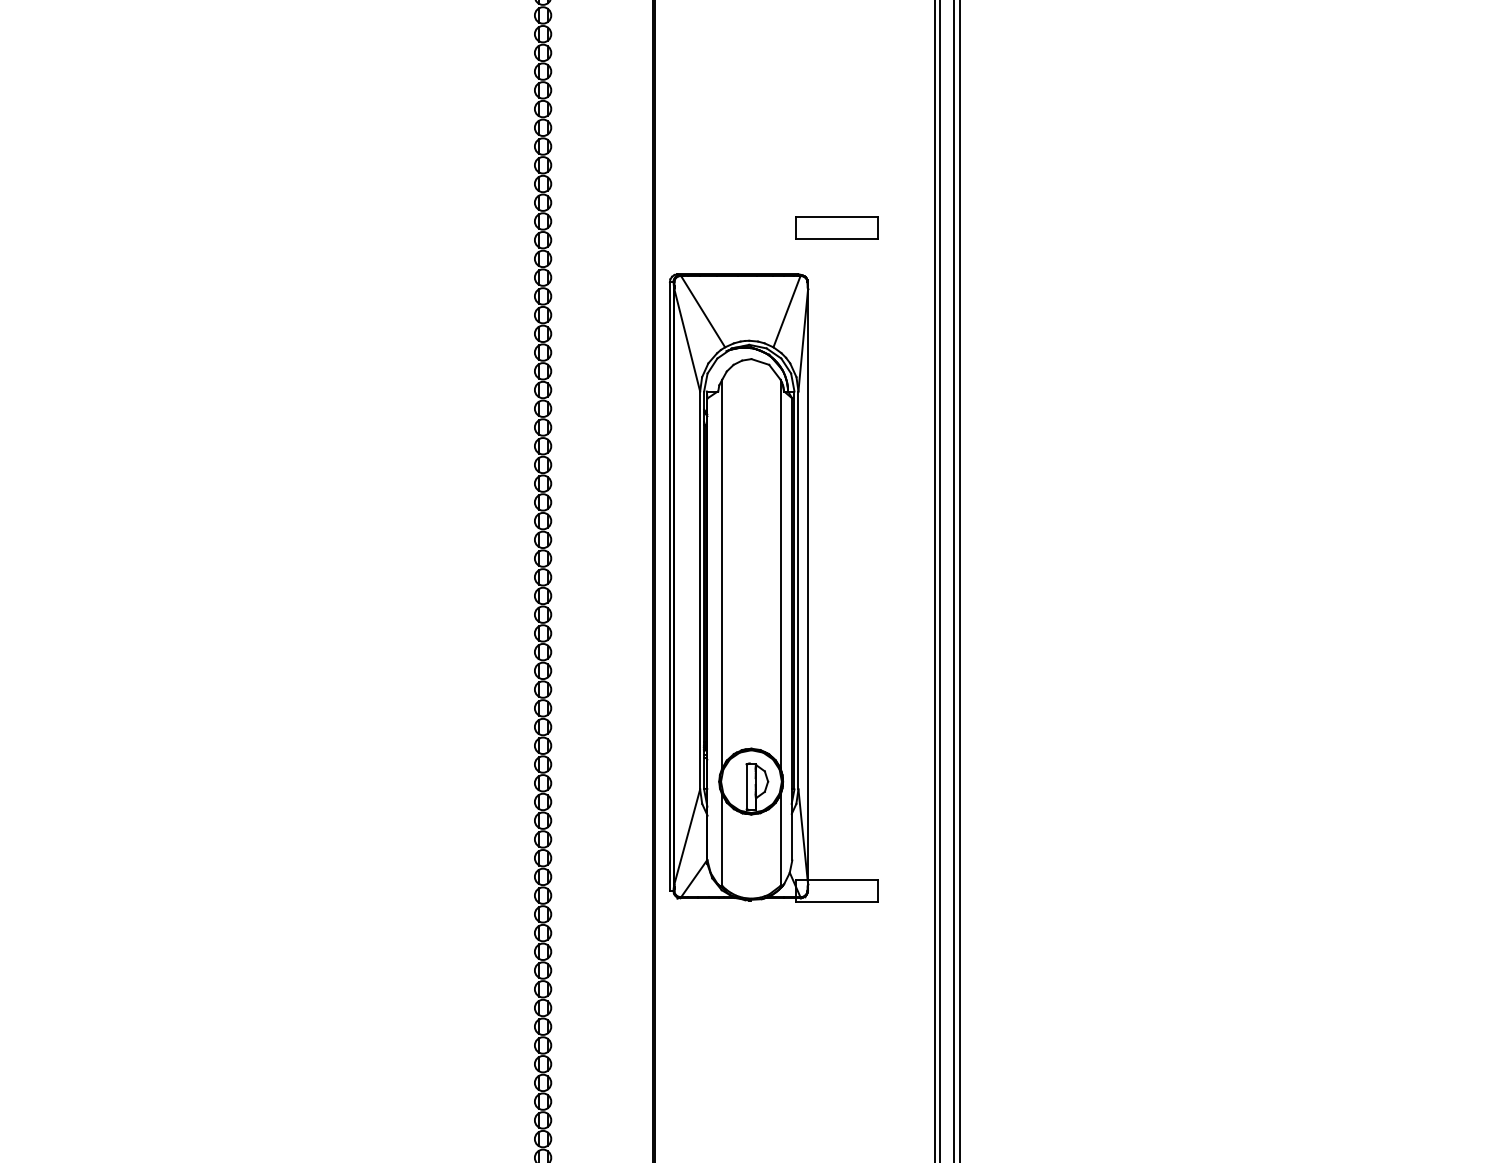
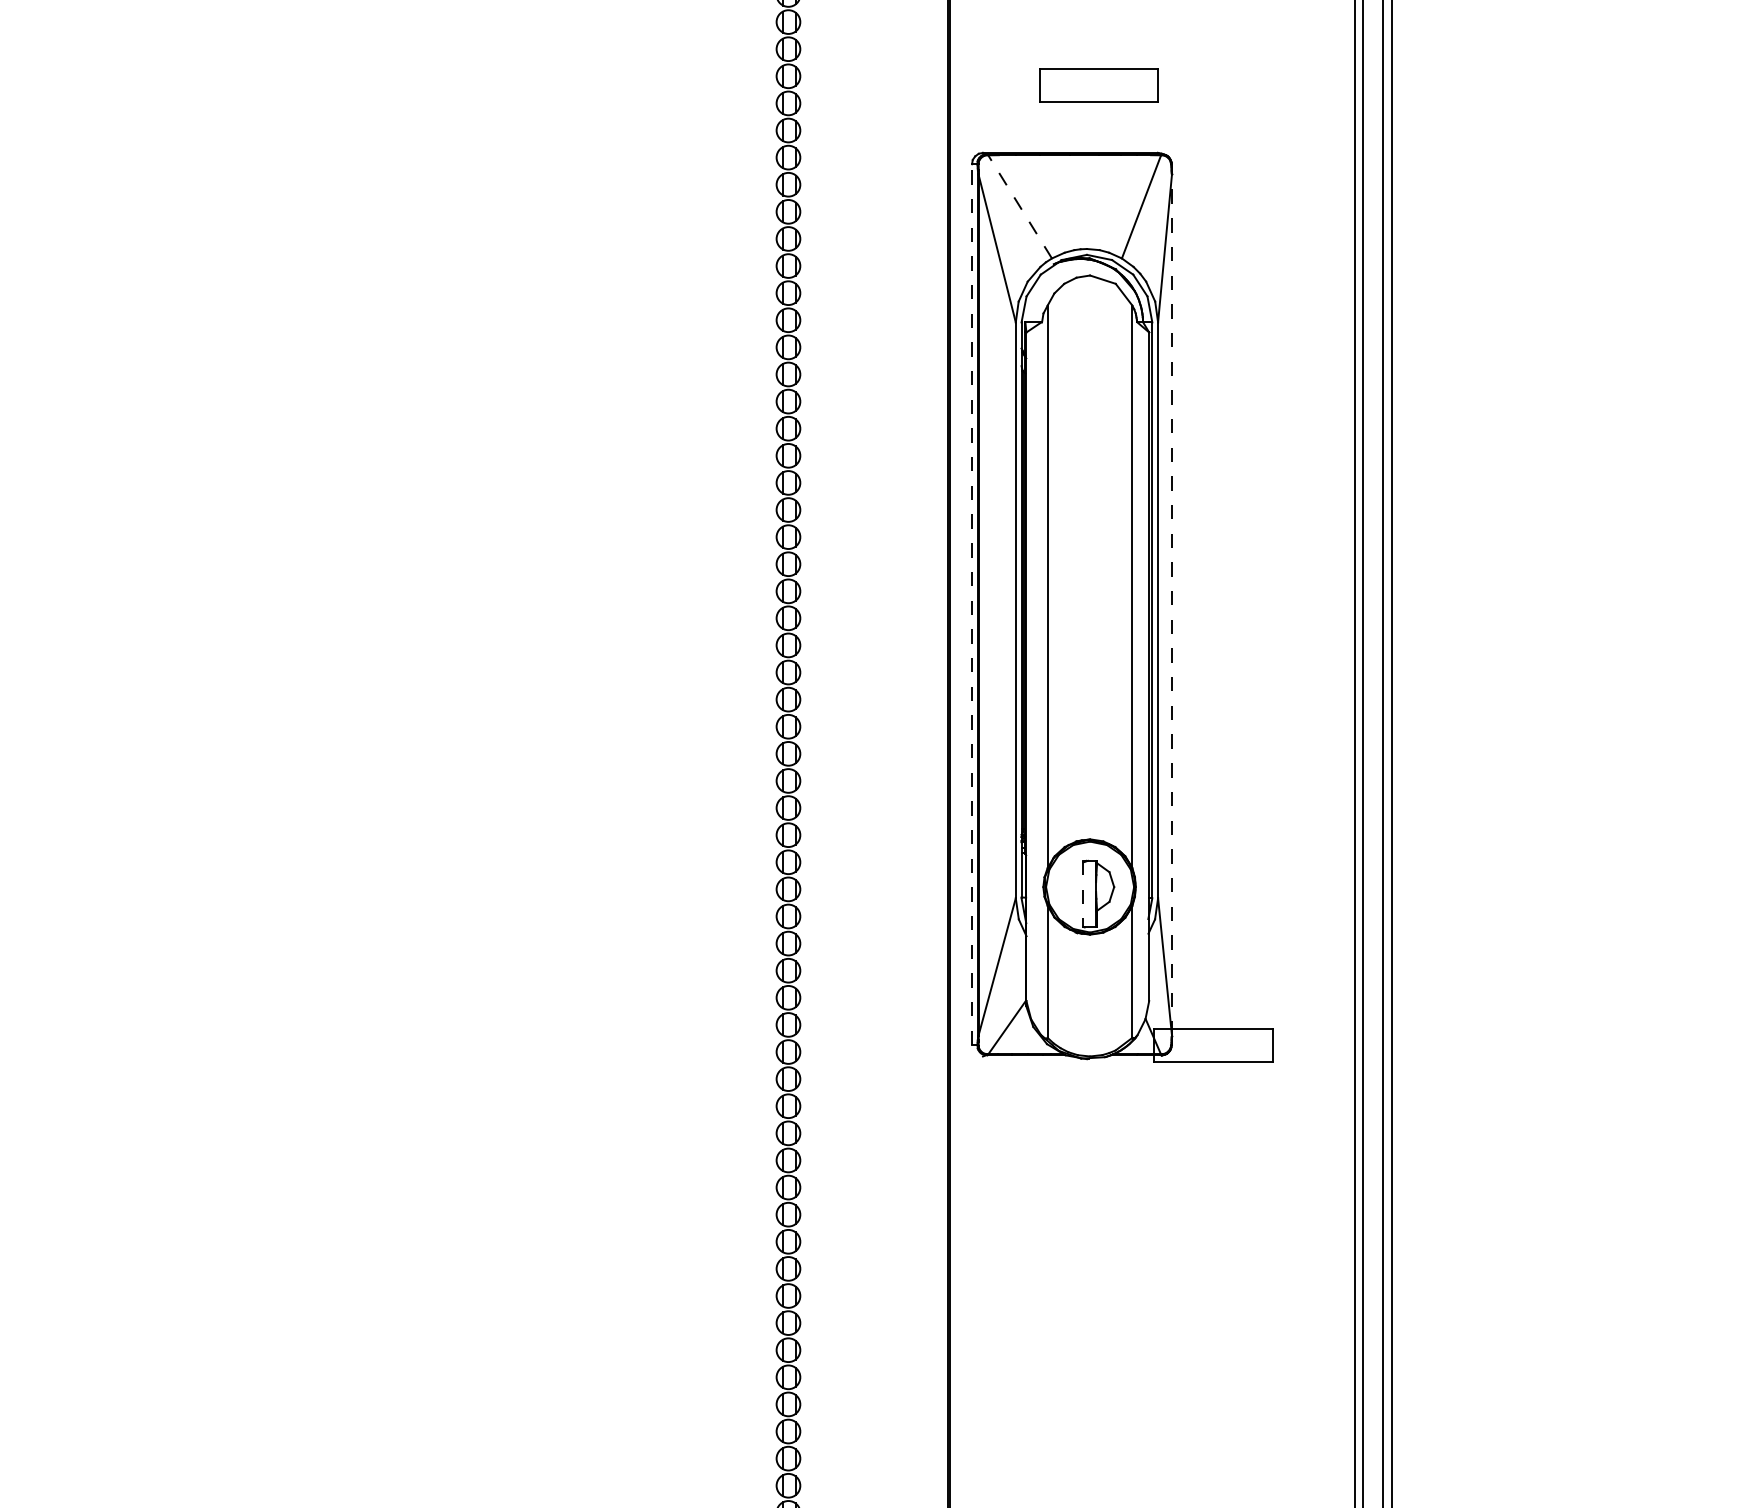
part: (836, 227) -> (1098, 85), moved
line: (703, 311) -> (1020, 206), solid -> dashed
line: (669, 586) -> (971, 604), solid -> dashed
line: (808, 586) -> (1172, 604), solid -> dashed
line: (746, 786) -> (1082, 894), solid -> dashed

